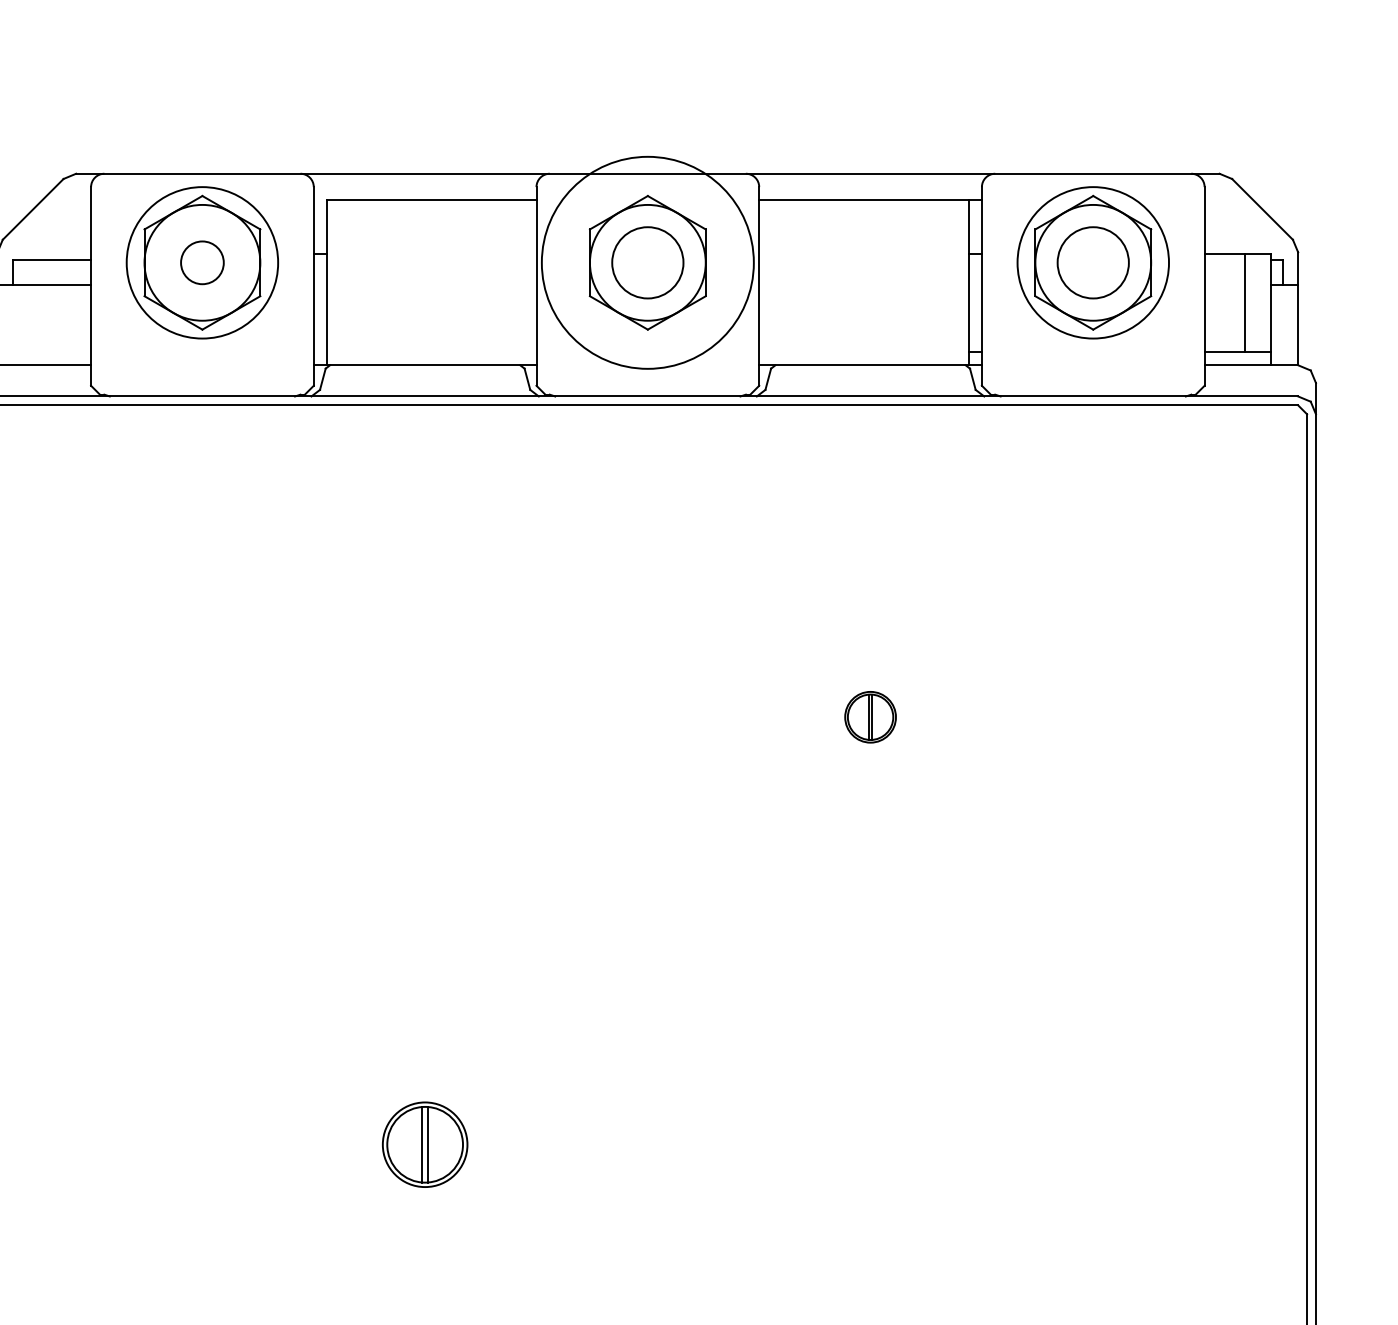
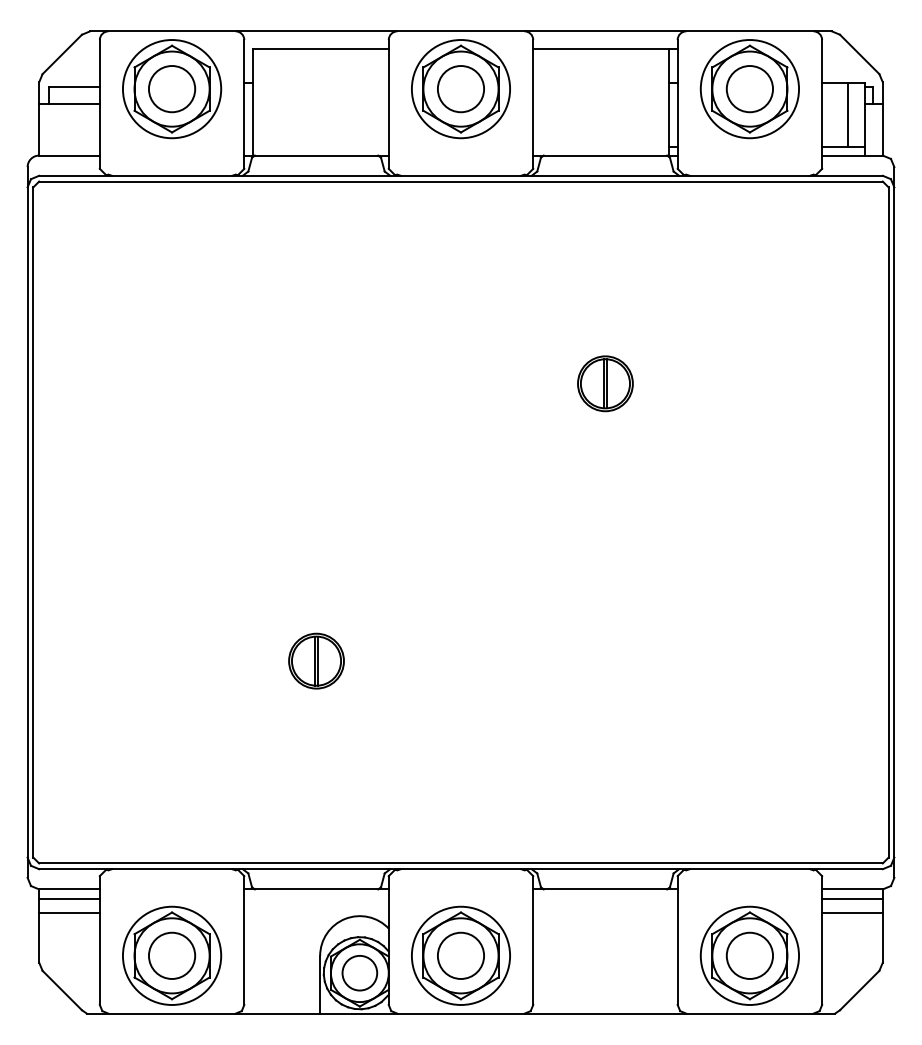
circle: (201, 263) -> (171, 89), size x1.67
circle: (647, 263) -> (460, 89), size x0.71
part: (870, 716) -> (605, 383), size x1.67

